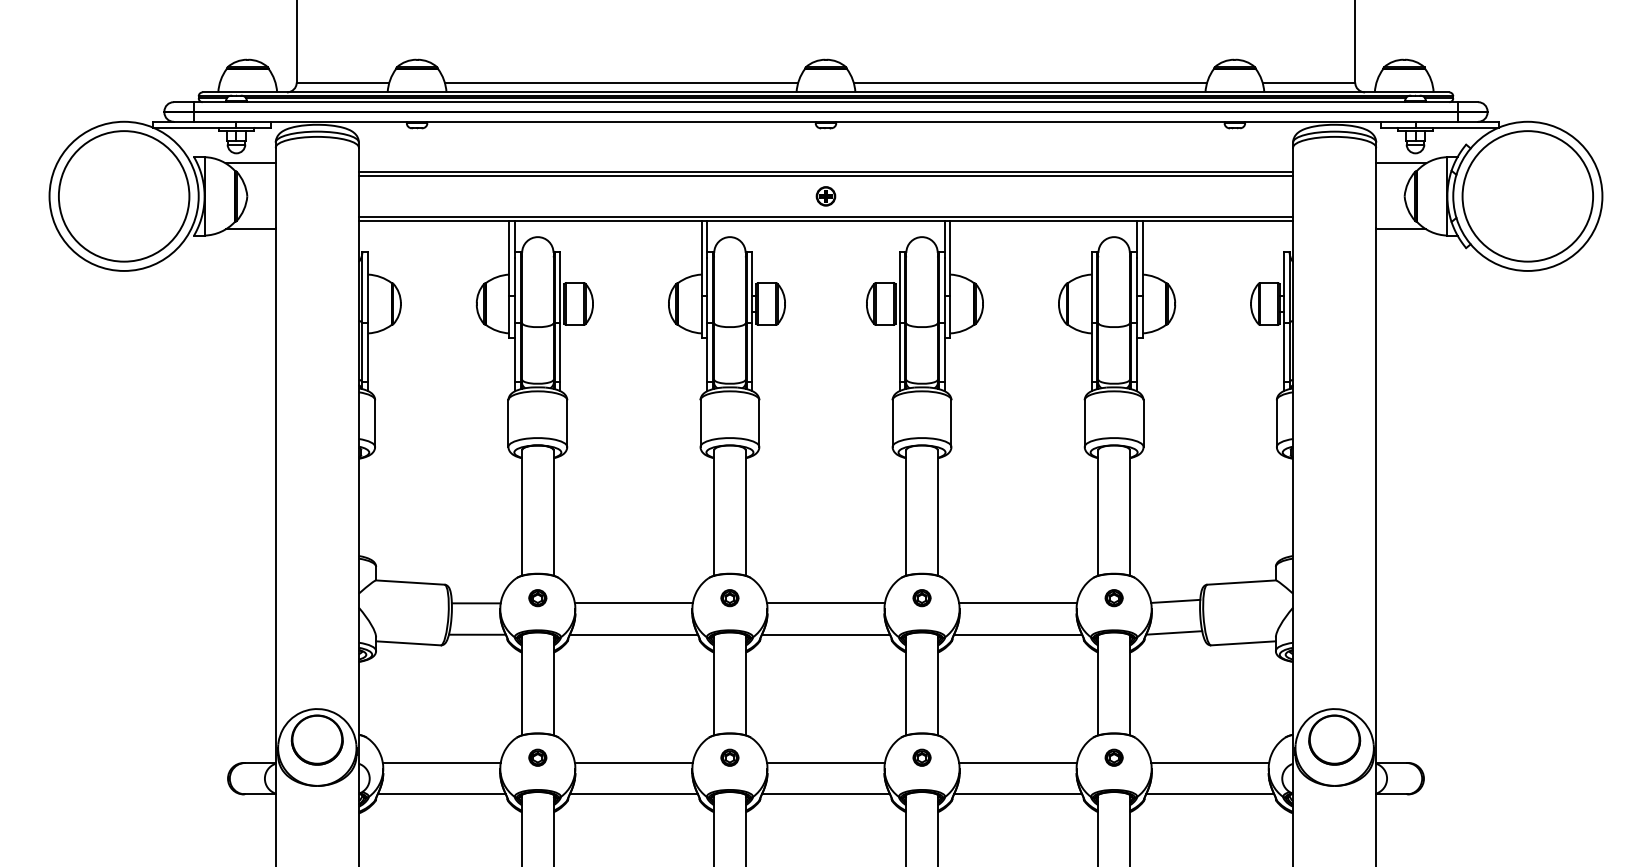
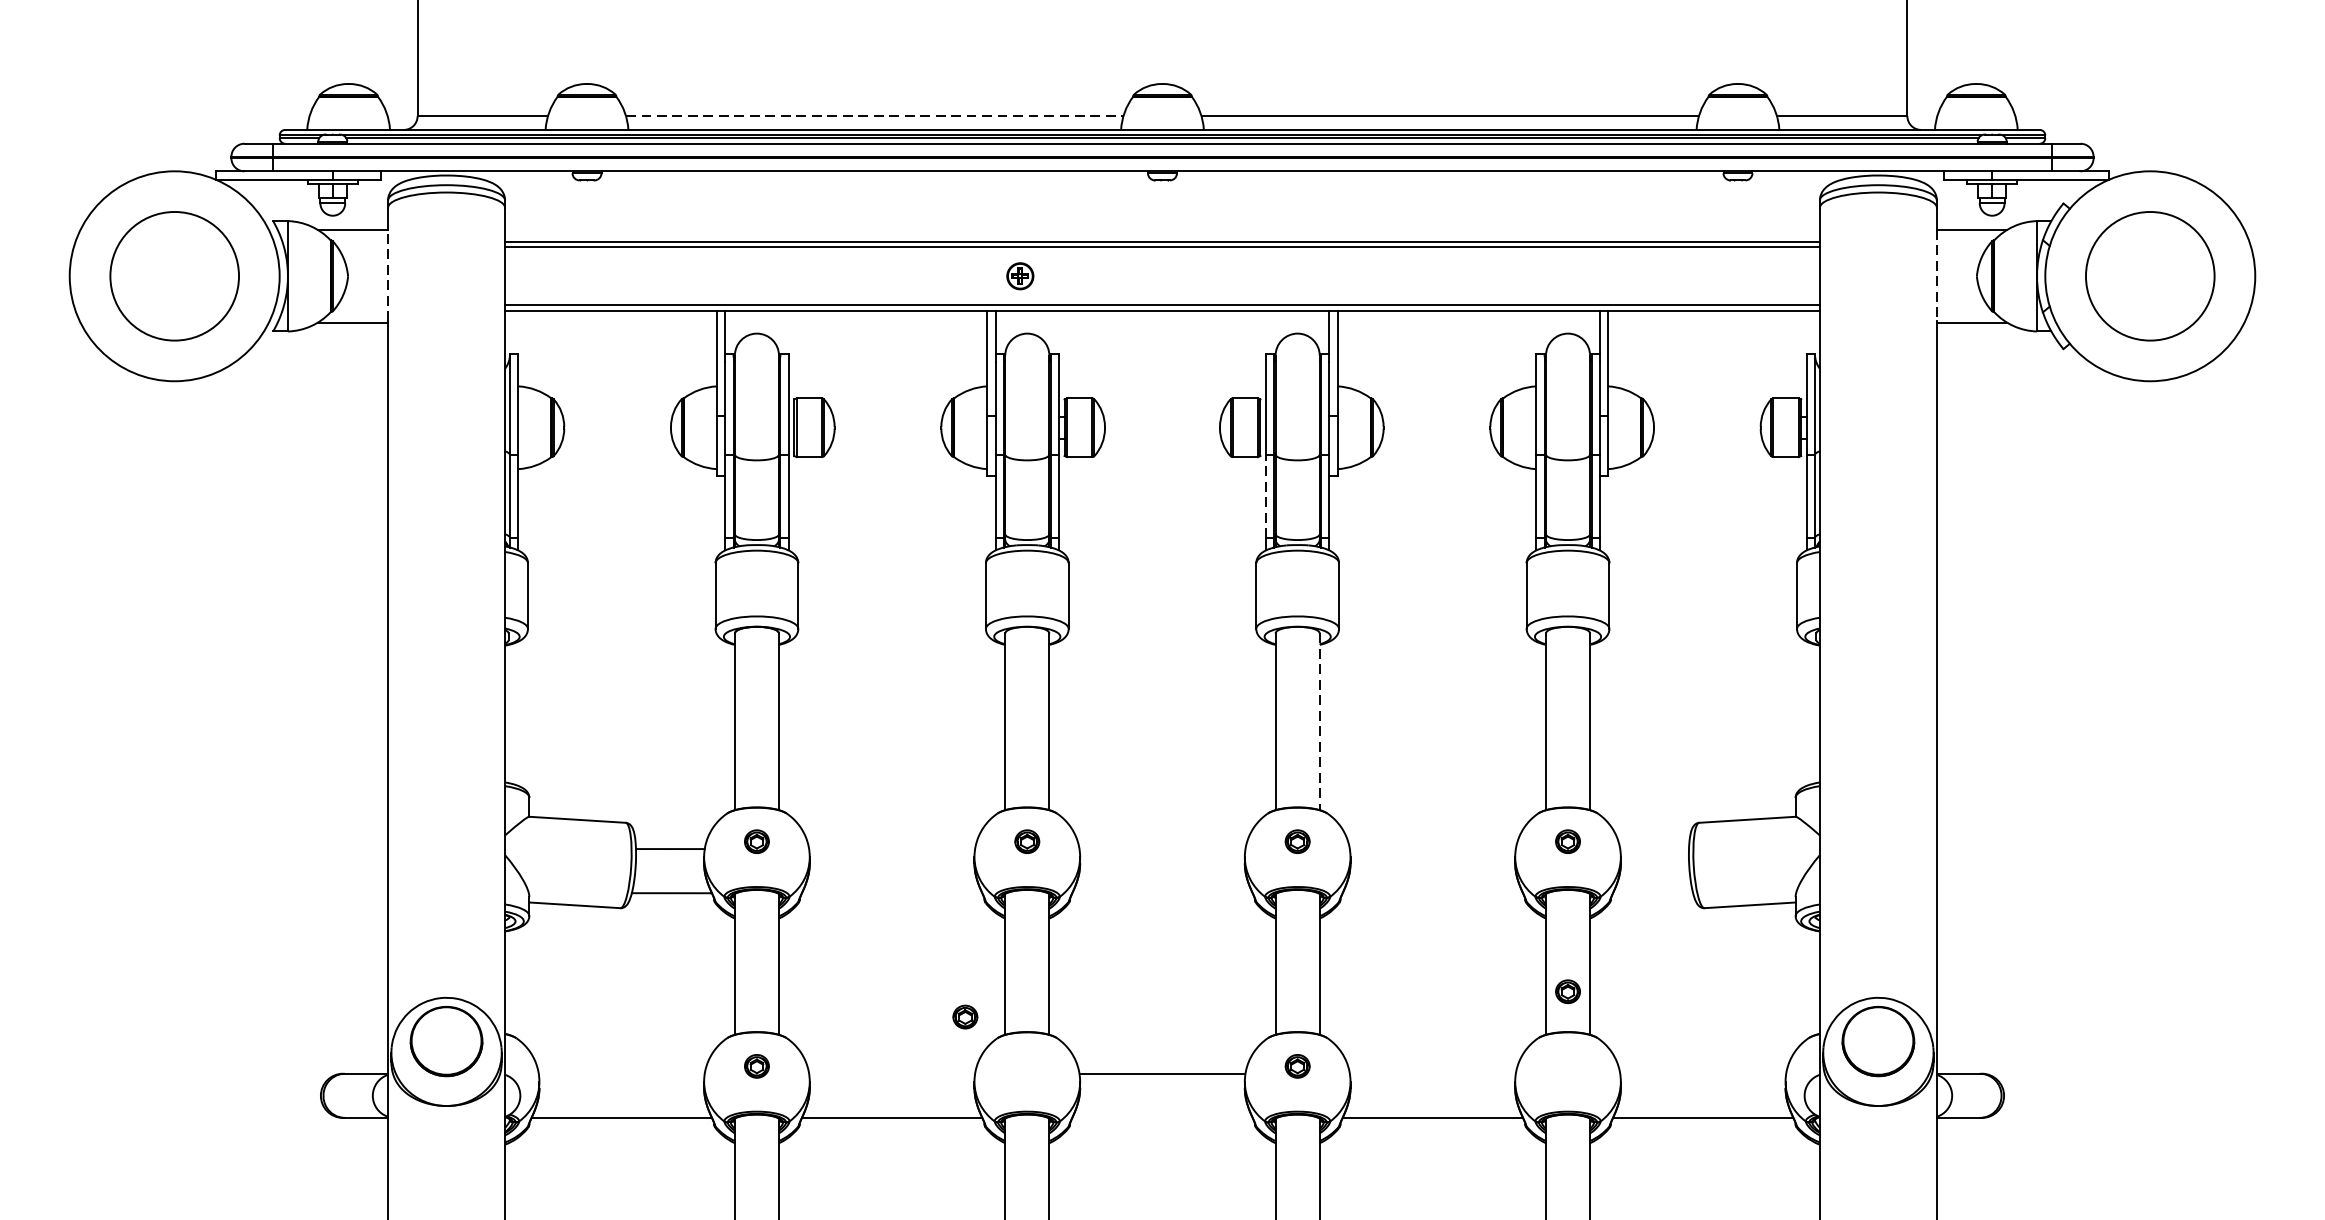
line: (621, 82) -> (874, 116), solid -> dashed
line: (275, 195) -> (387, 275), solid -> dashed
circle: (123, 196) -> (173, 276), size x0.7
part: (825, 196) -> (1019, 276), moved
line: (1376, 196) -> (1937, 276), solid -> dashed
circle: (1527, 196) -> (2149, 276), size x0.7
line: (899, 352) -> (1265, 496), solid -> dashed
line: (937, 512) -> (1319, 721), solid -> dashed
line: (1175, 600) -> (1654, 845), removed
line: (633, 603) -> (891, 849), removed
line: (825, 603) -> (1161, 849), removed
line: (1018, 603) -> (1433, 849), removed
line: (1174, 632) -> (1652, 890), removed
line: (633, 634) -> (891, 892), removed
line: (825, 634) -> (1161, 892), removed
line: (1018, 634) -> (1433, 892), removed
part: (729, 757) -> (964, 1016), moved
part: (1113, 757) -> (1567, 991), moved
line: (441, 763) -> (621, 1074), removed
line: (633, 763) -> (891, 1074), removed
line: (1018, 763) -> (1433, 1074), removed
line: (1210, 763) -> (1703, 1074), removed
line: (825, 794) -> (1161, 1118), removed

